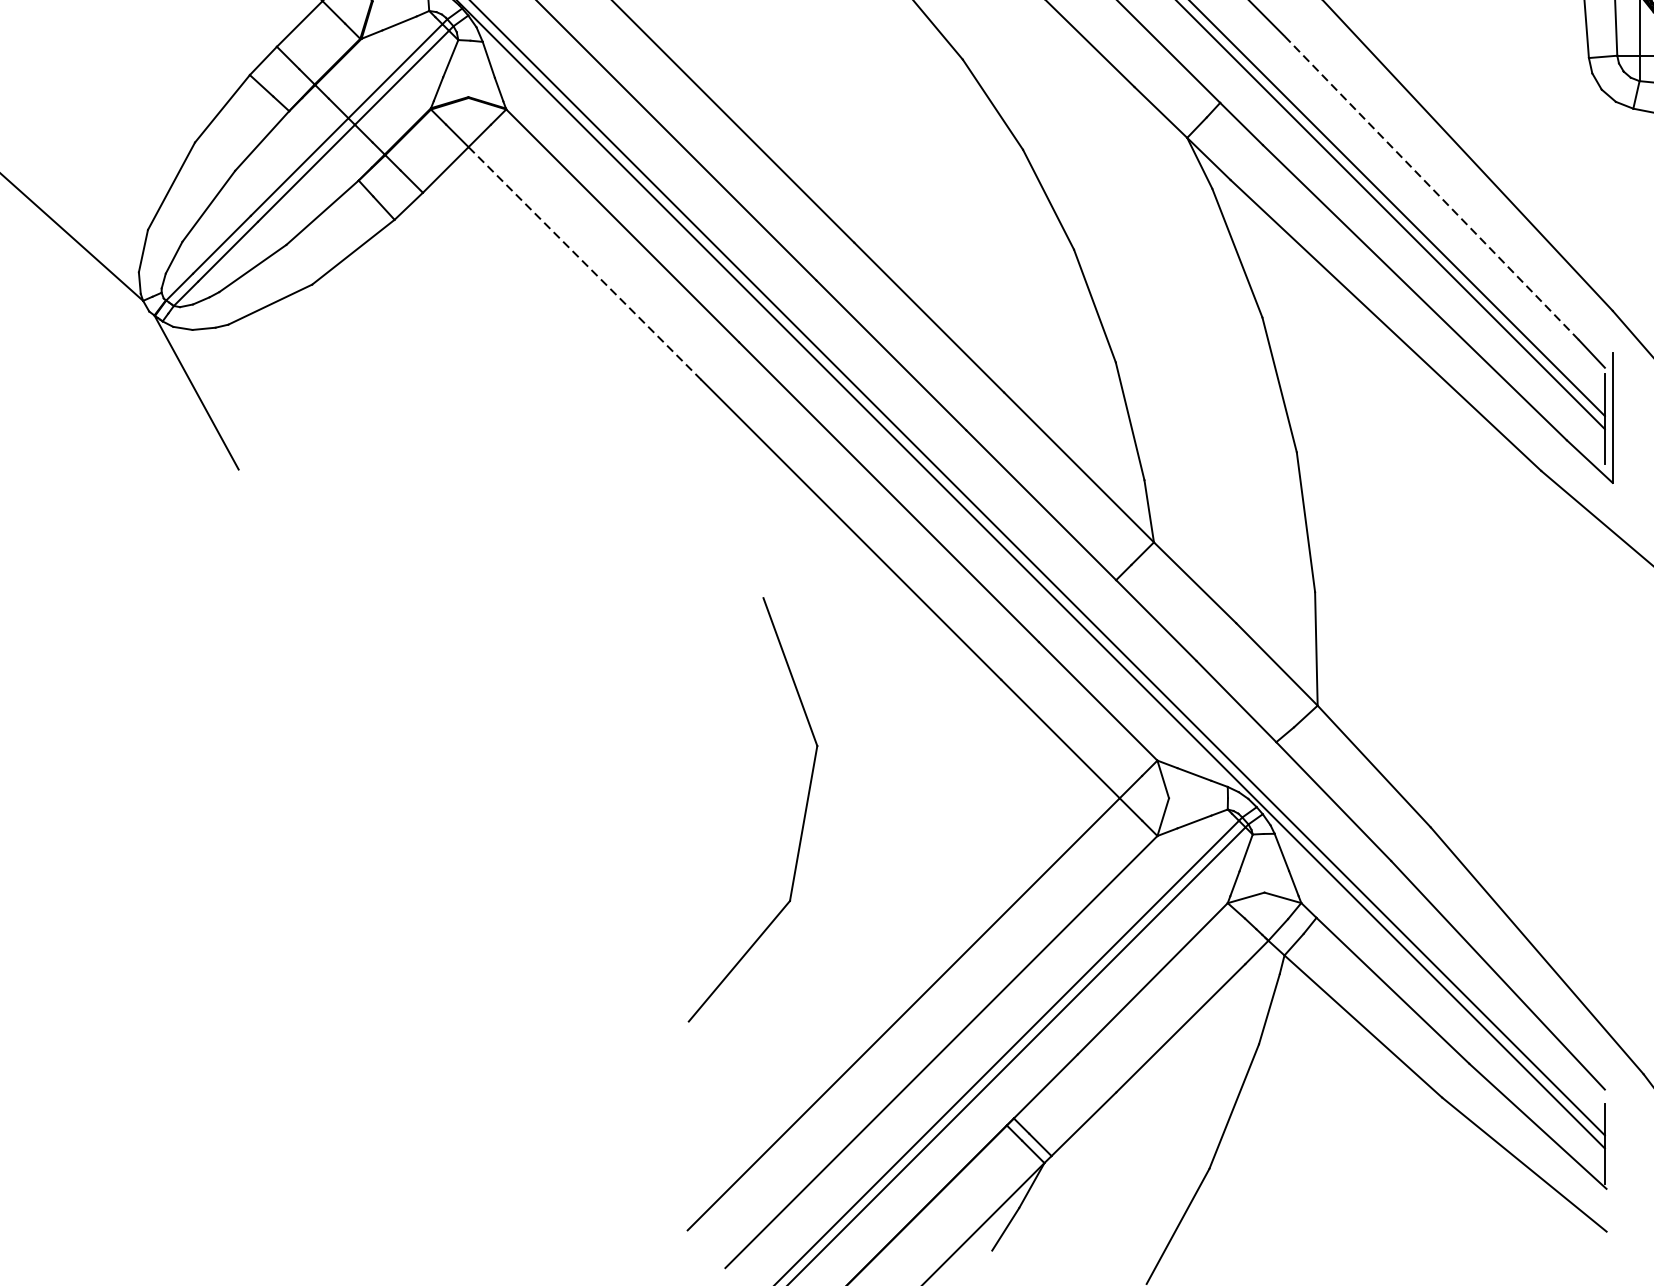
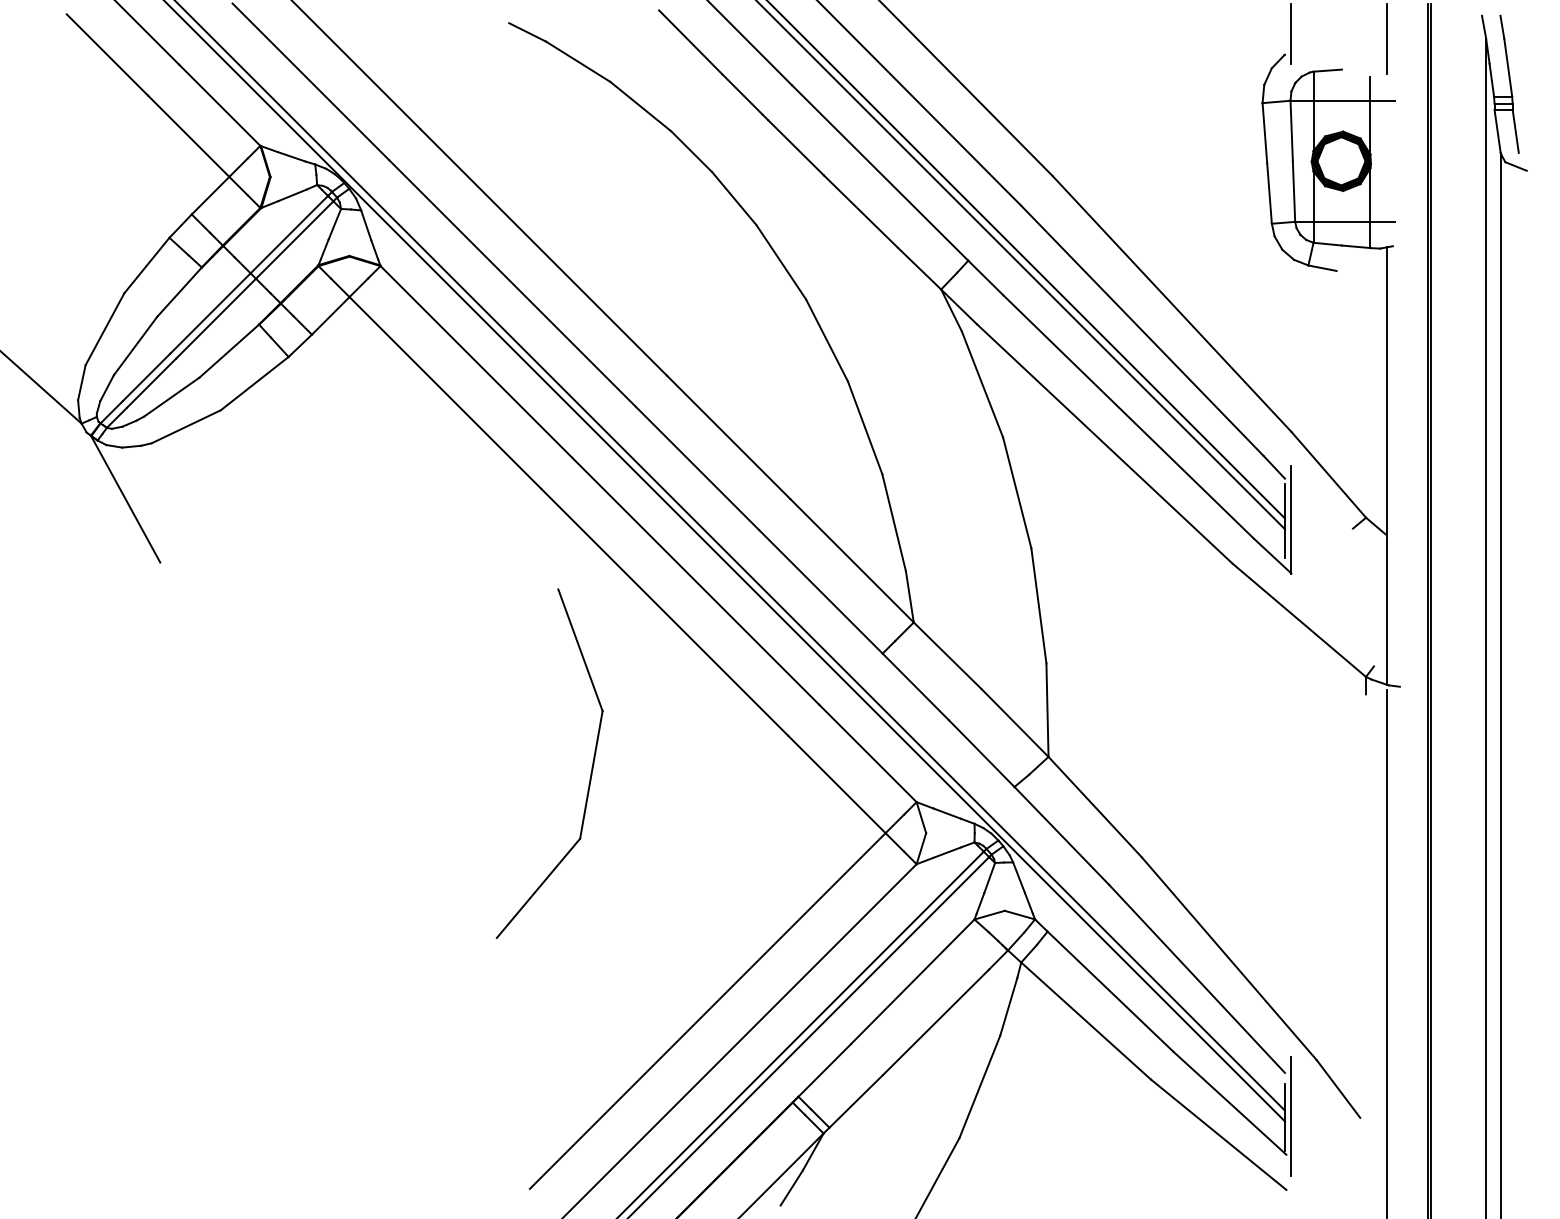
line: (1430, 187) -> (1141, 330), dashed -> solid
line: (585, 263) -> (445, 392), dashed -> solid
part: (802, 820) -> (590, 772), moved
line: (1612, 1142) -> (1291, 1116), added

